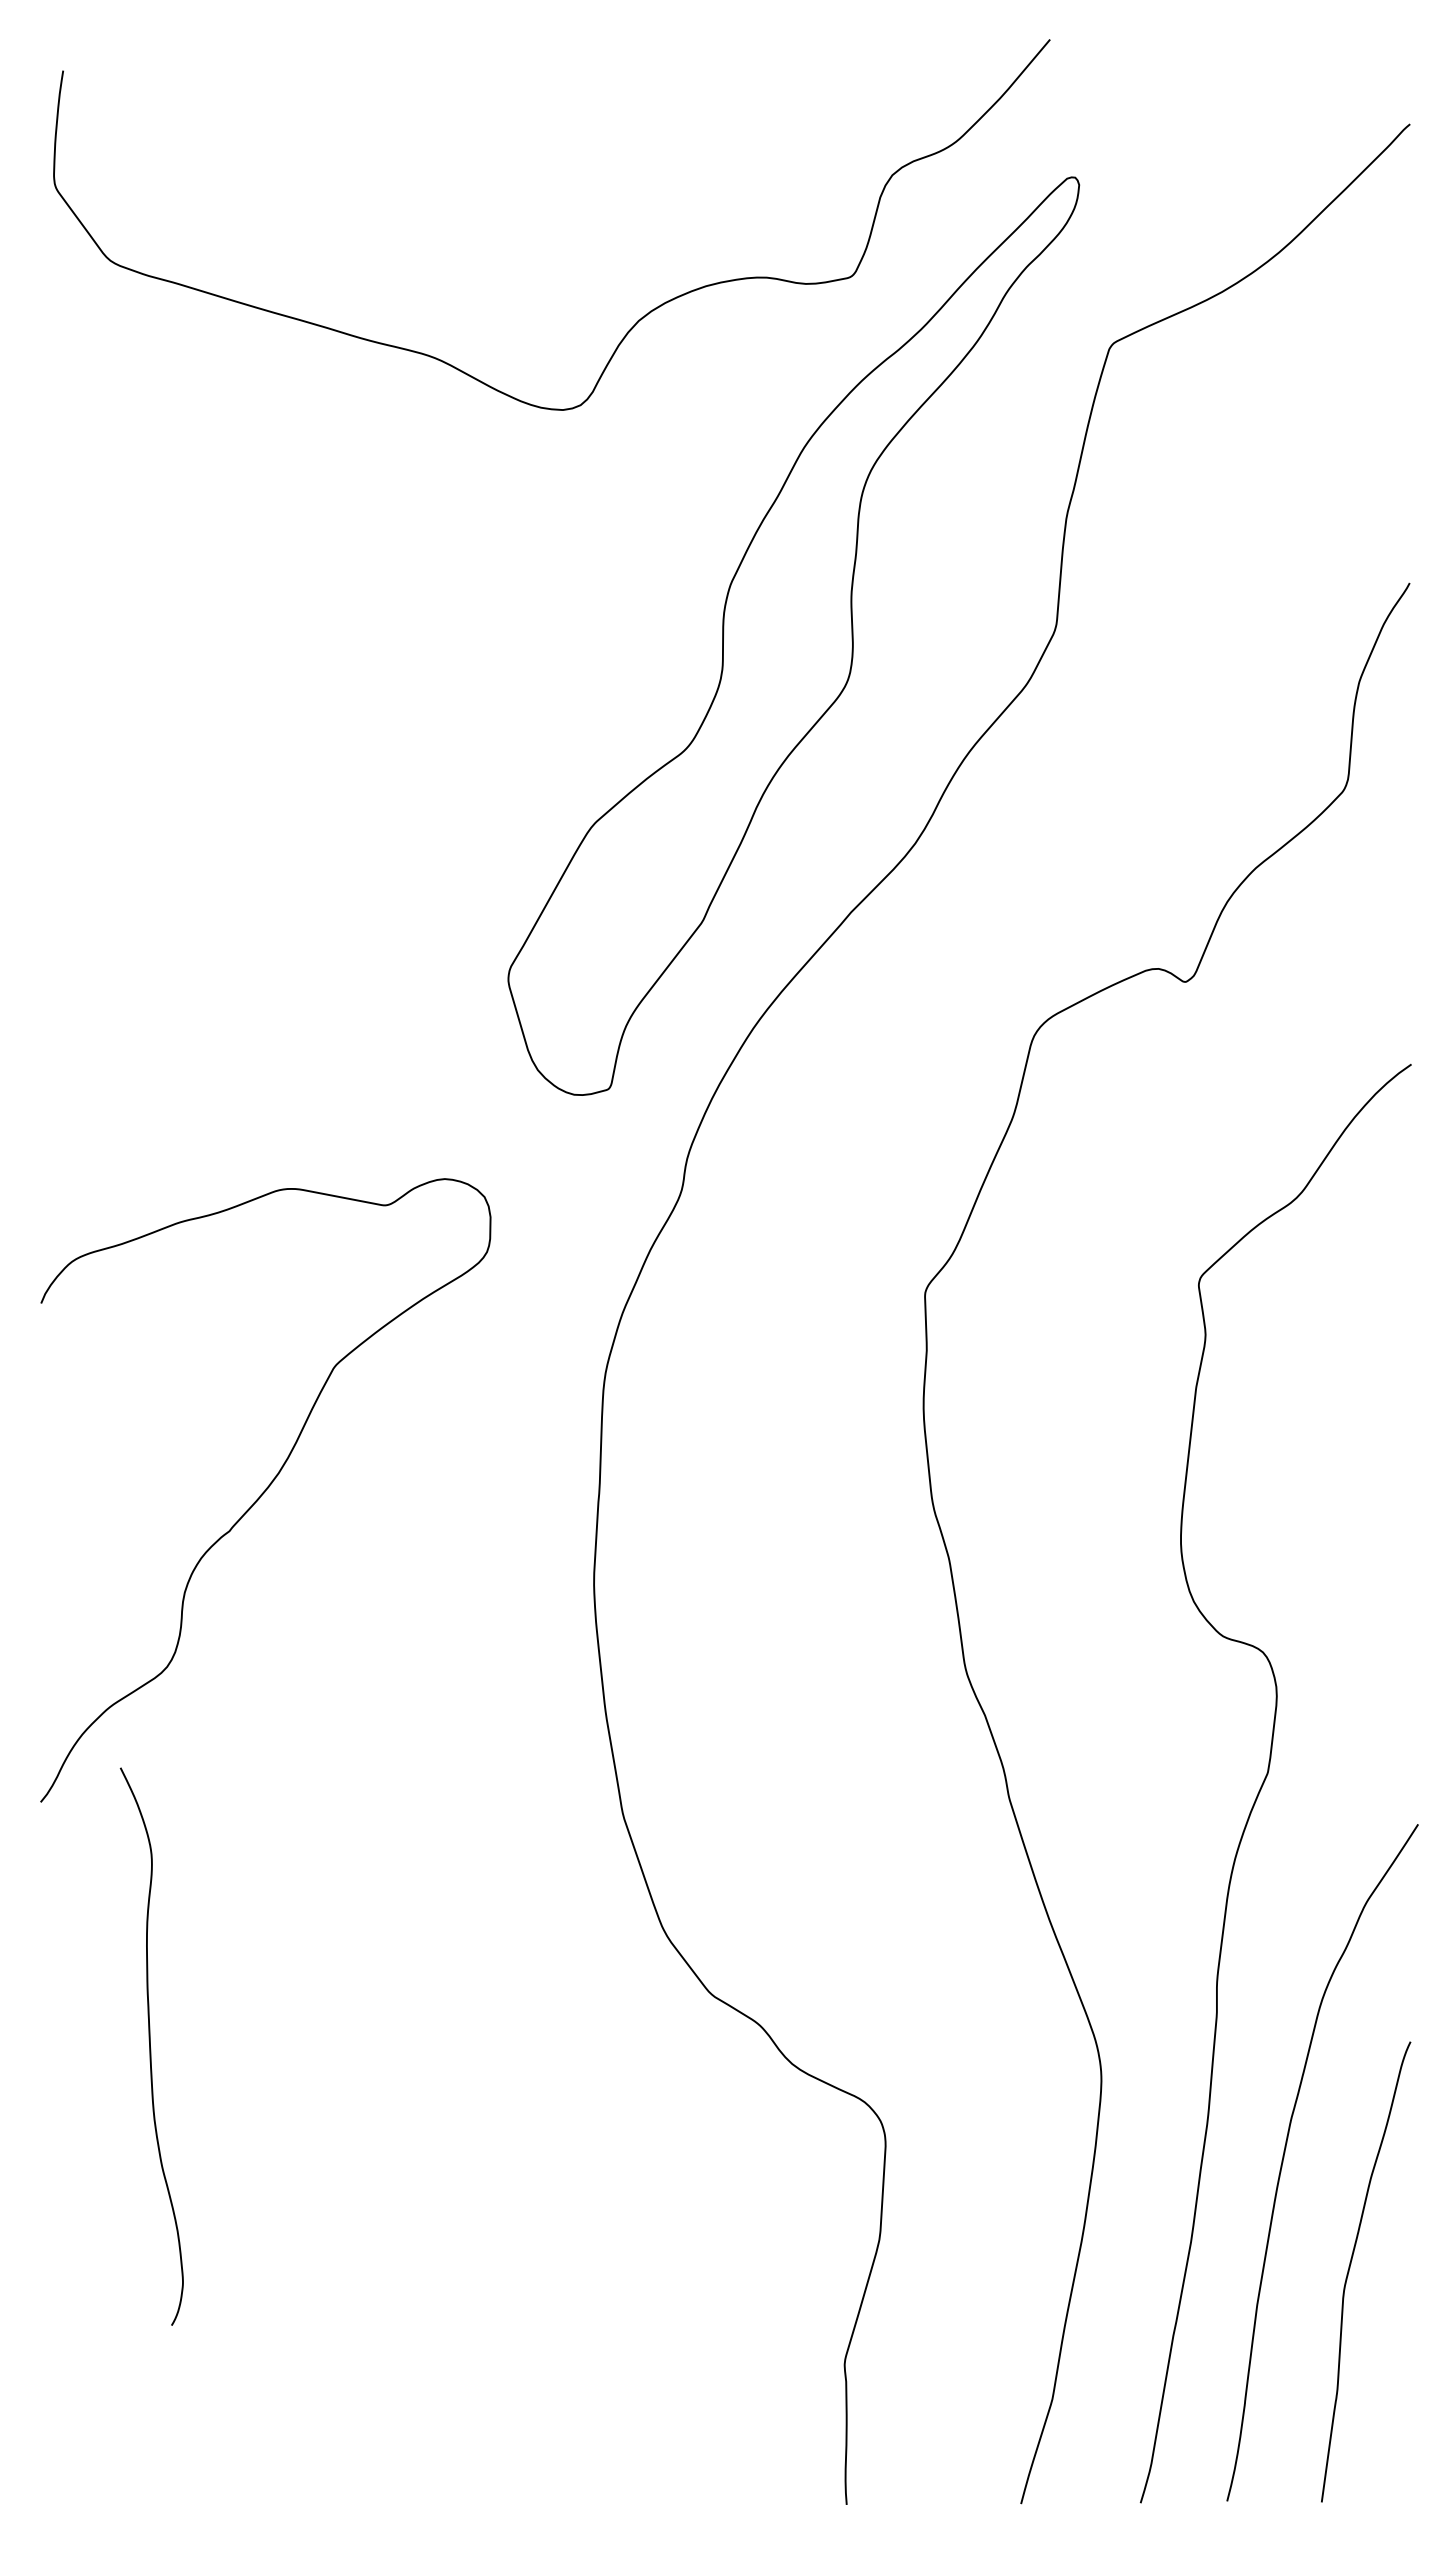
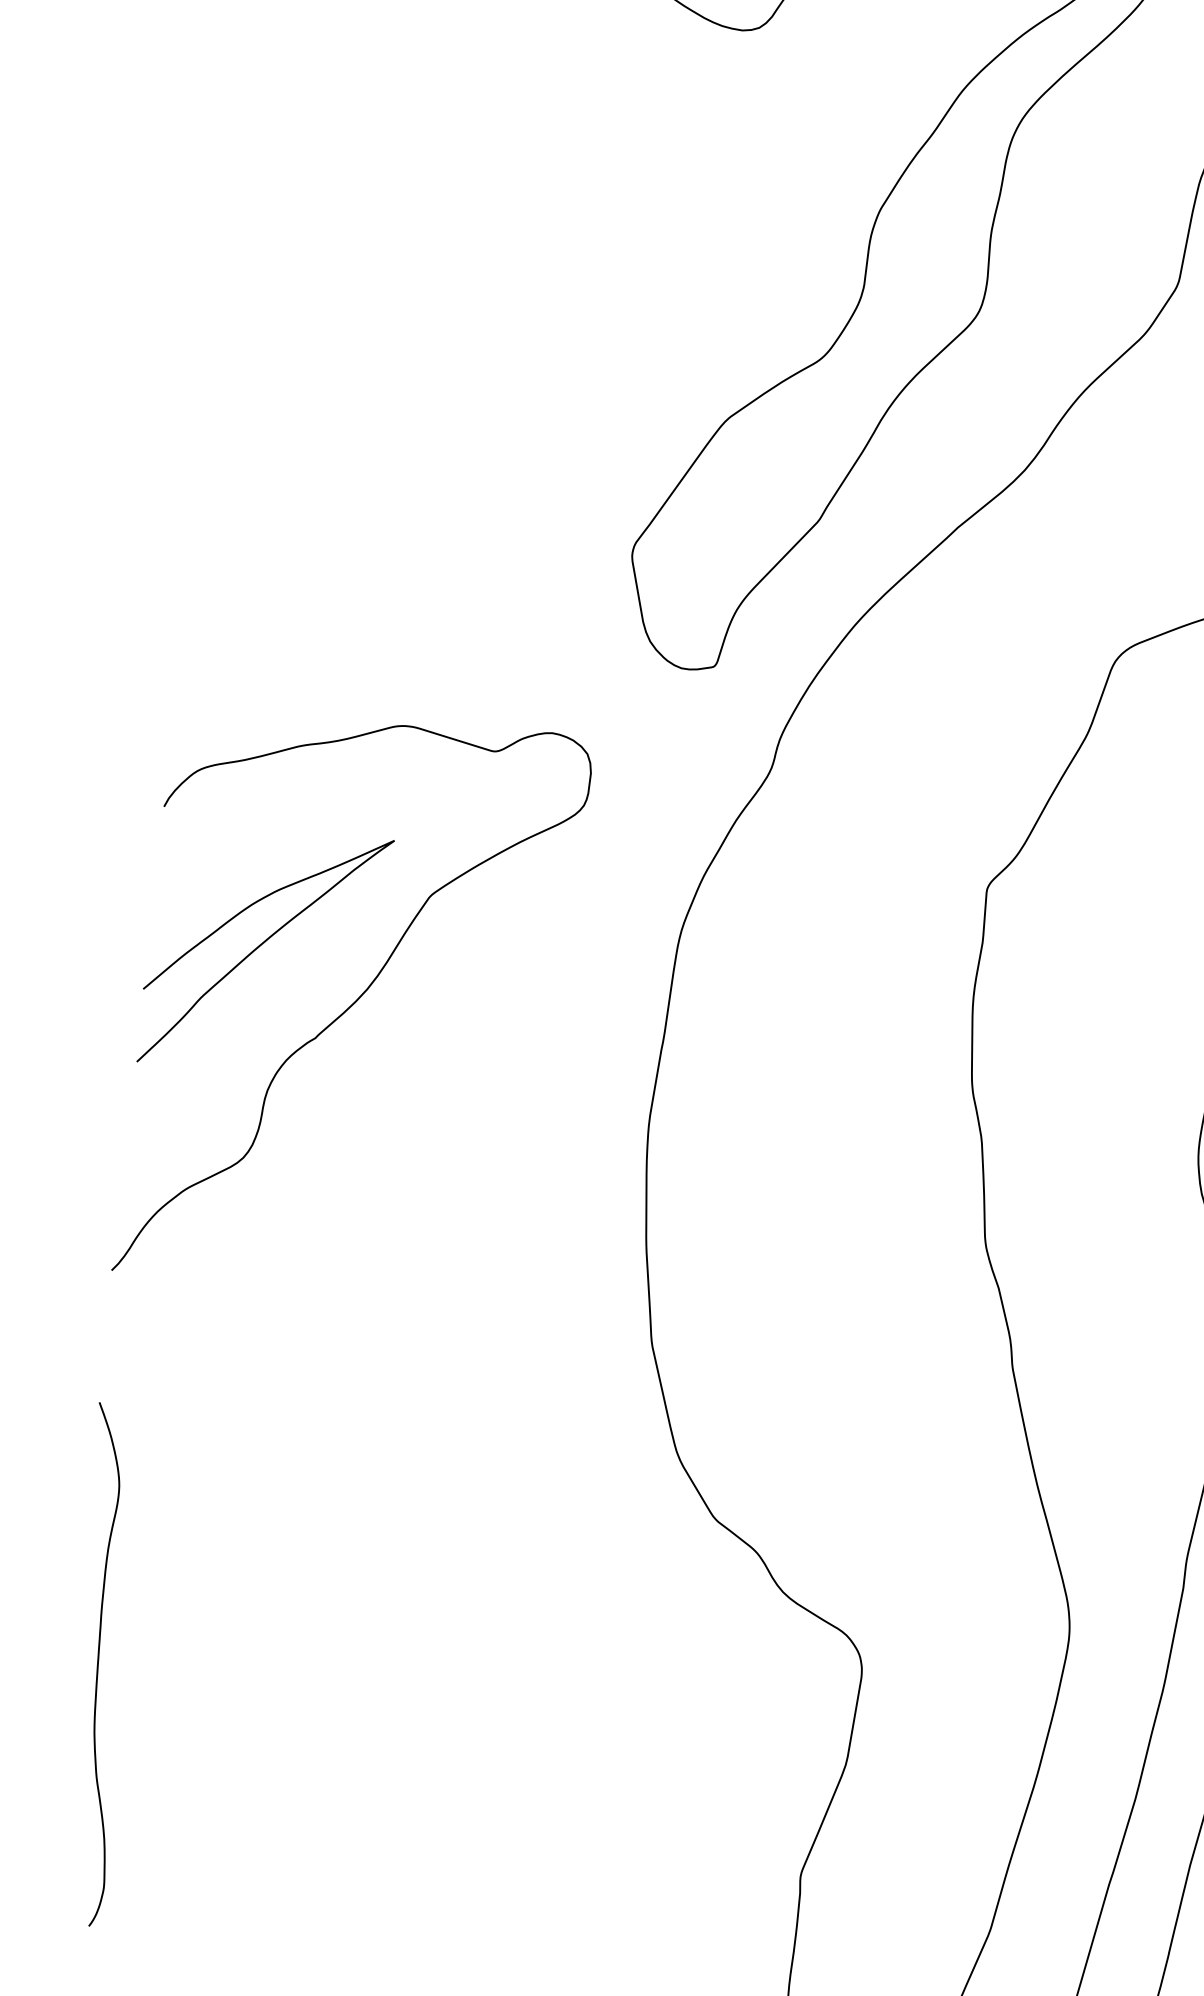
curve: (160, 1440) -> (260, 946), added
curve: (150, 2046) -> (98, 1664), moved

